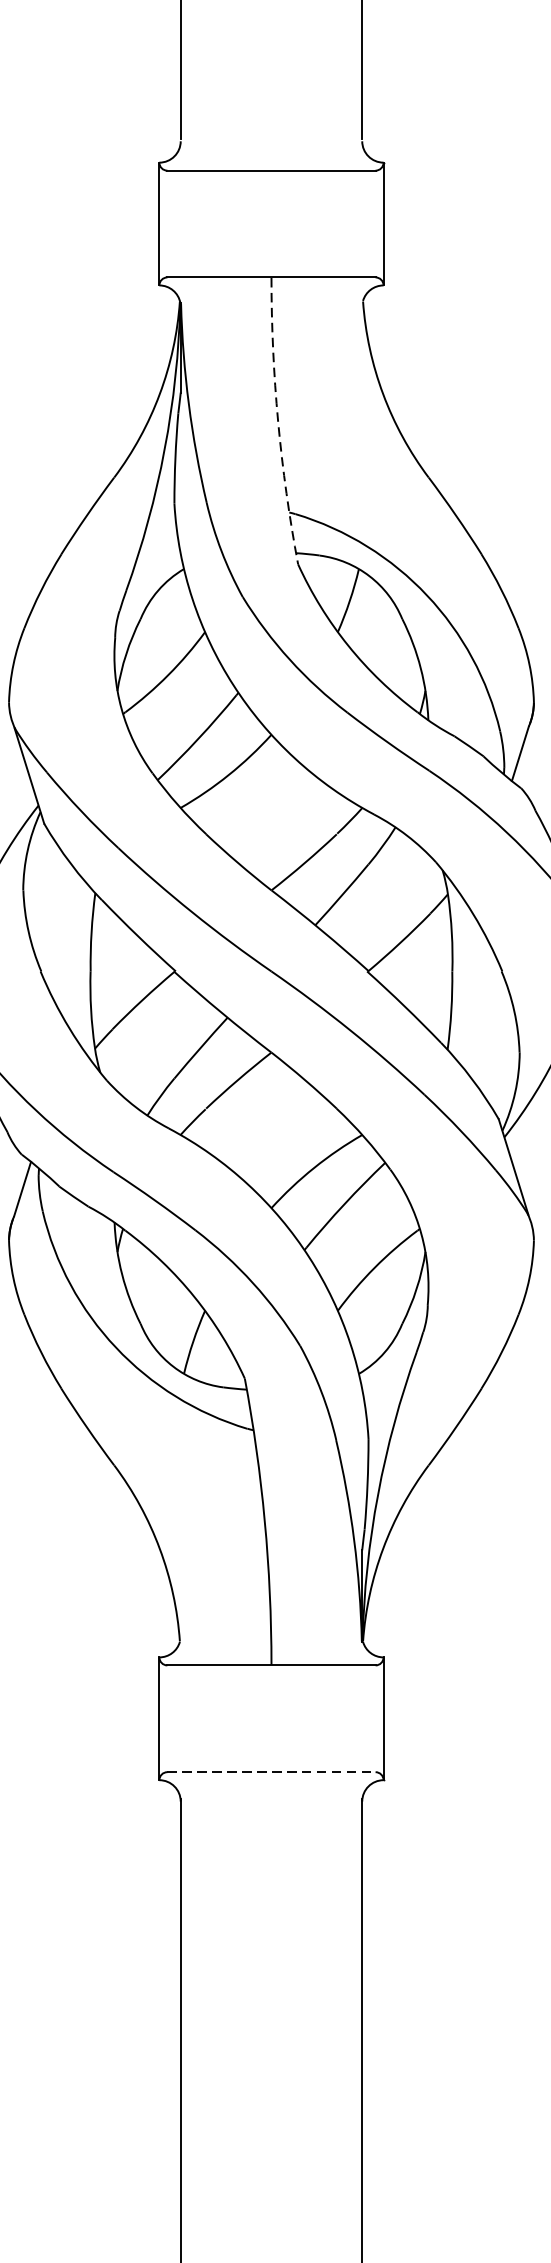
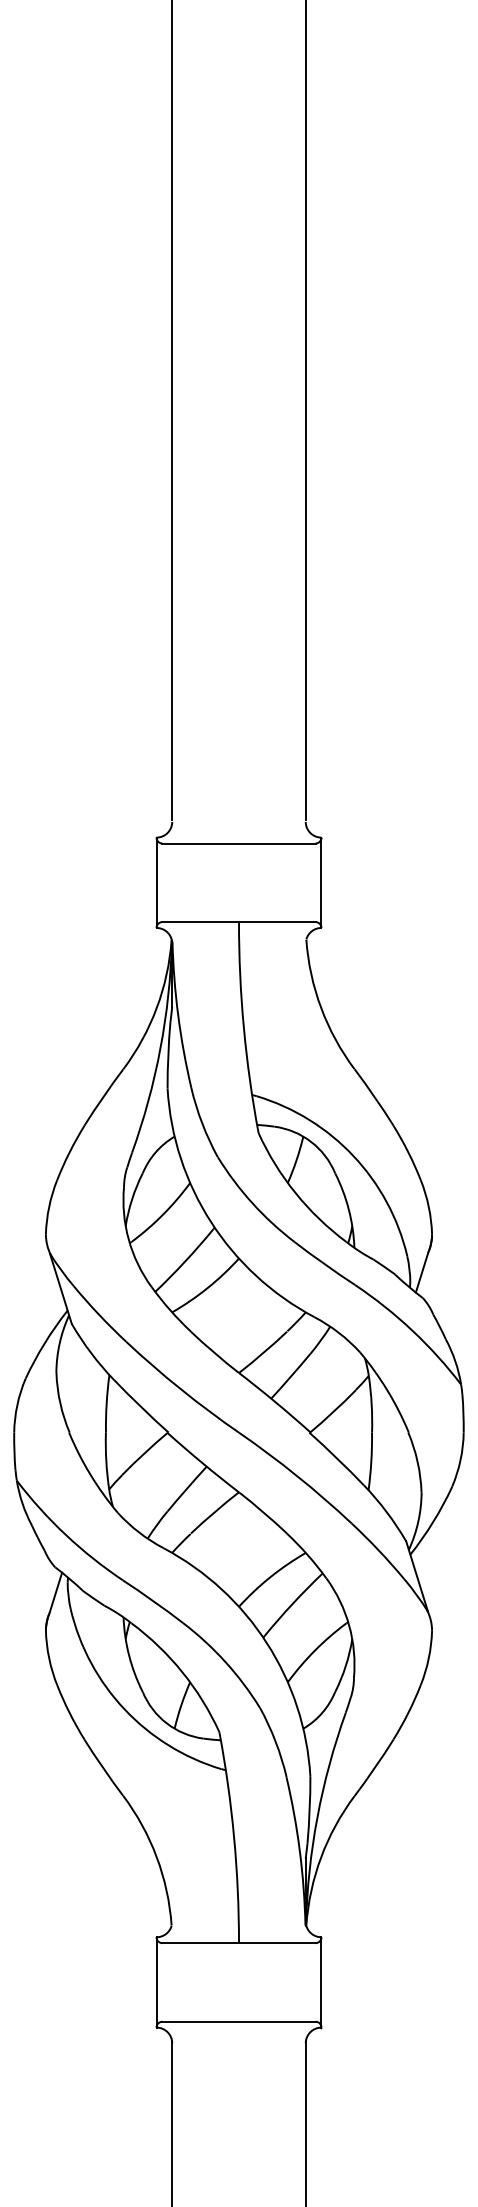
arc: (277, 422) -> (243, 1028), dashed -> solid
line: (272, 1771) -> (239, 2021), dashed -> solid

